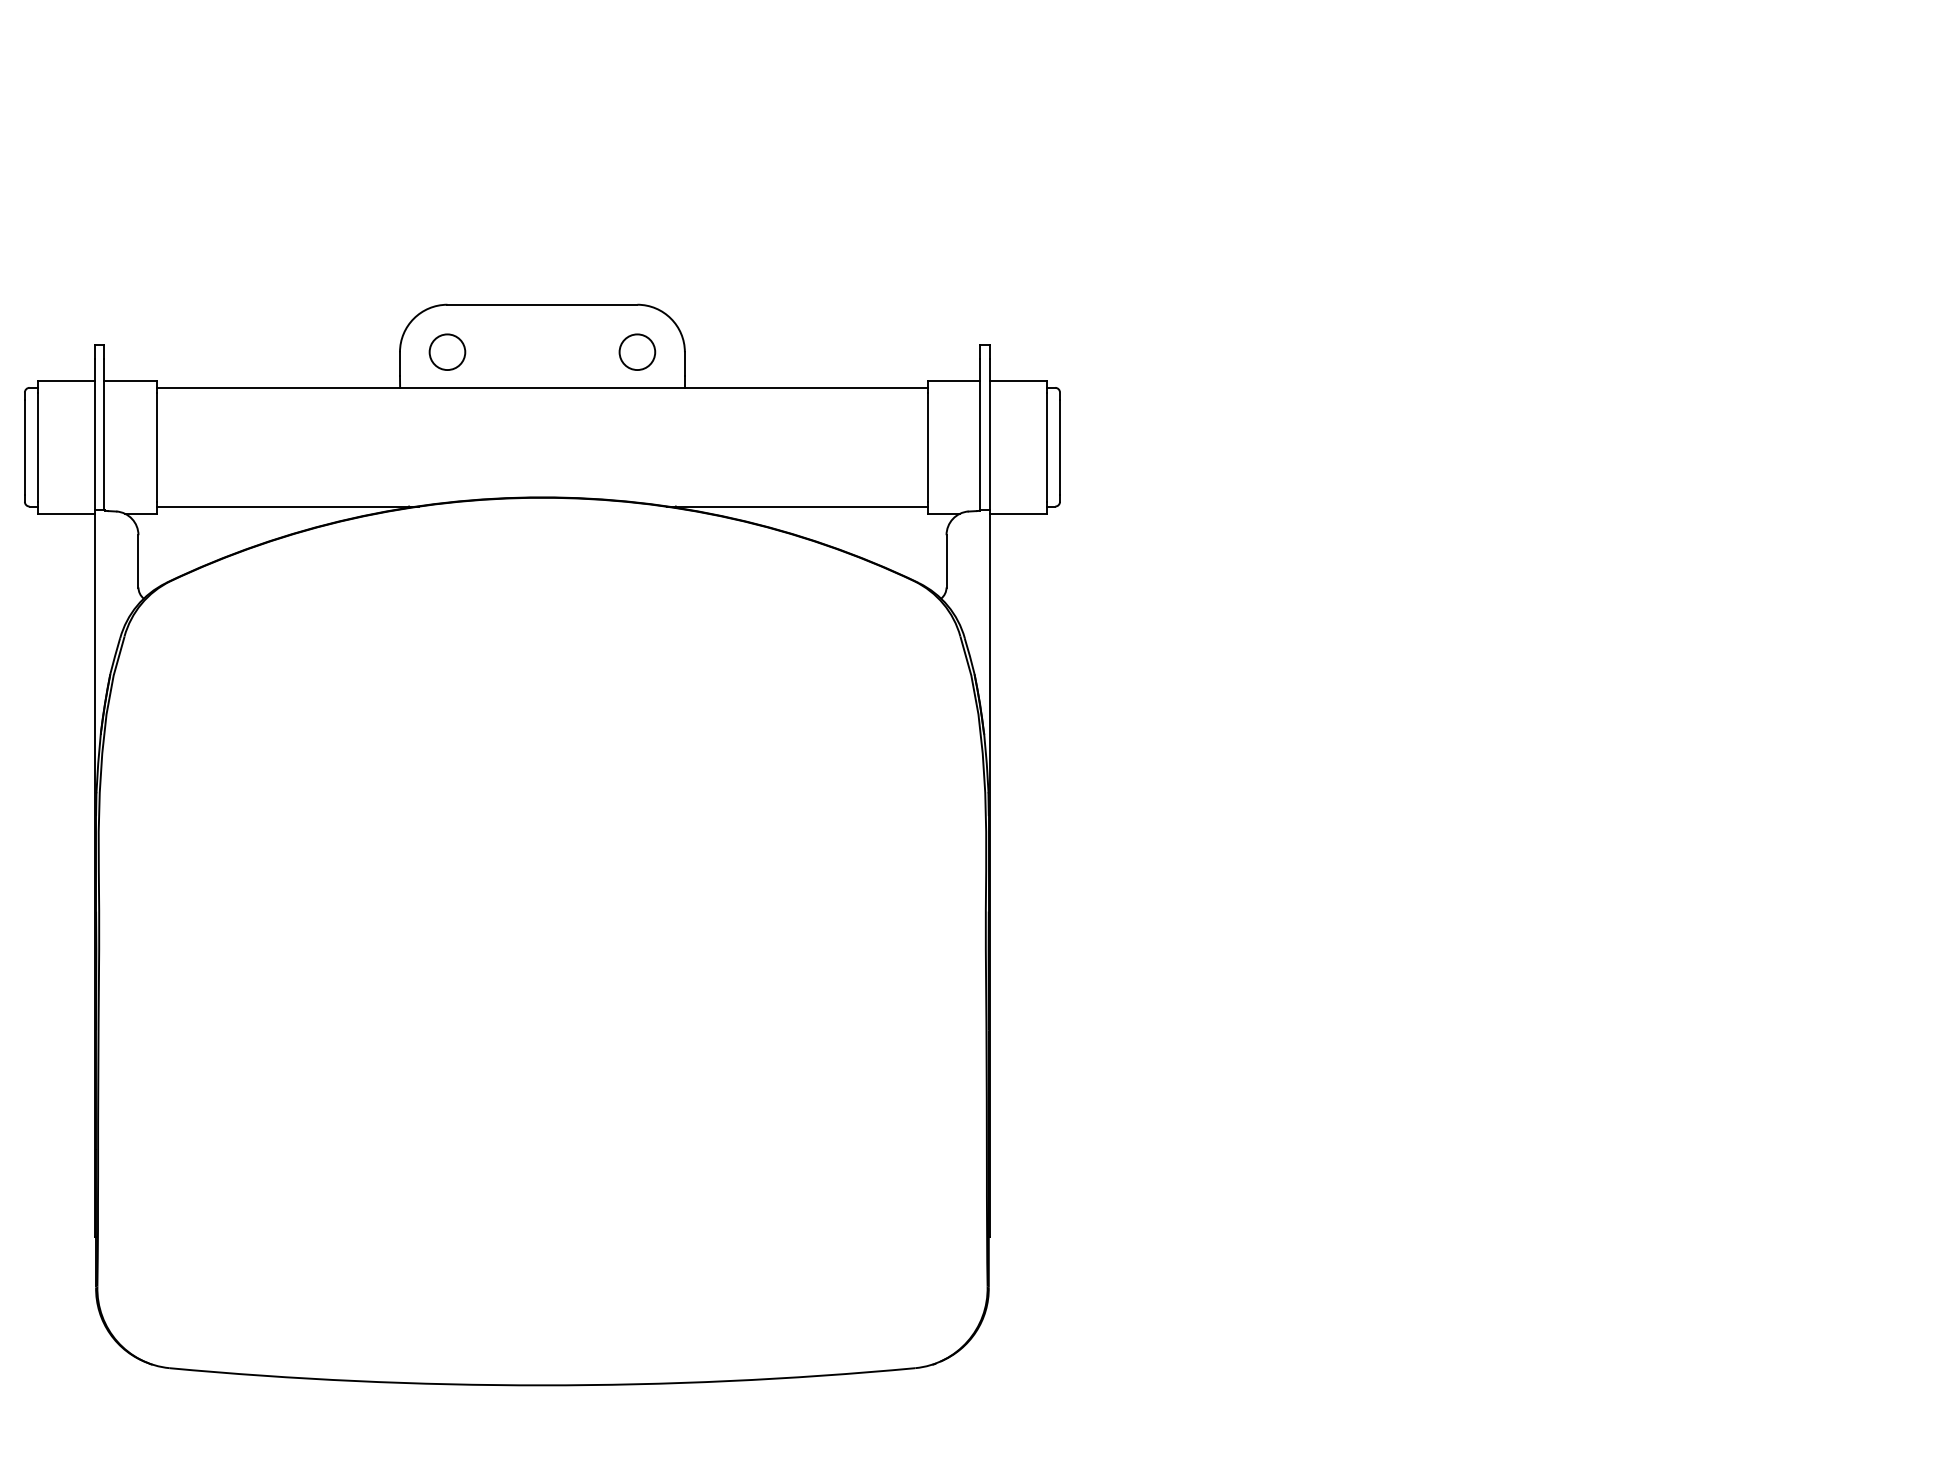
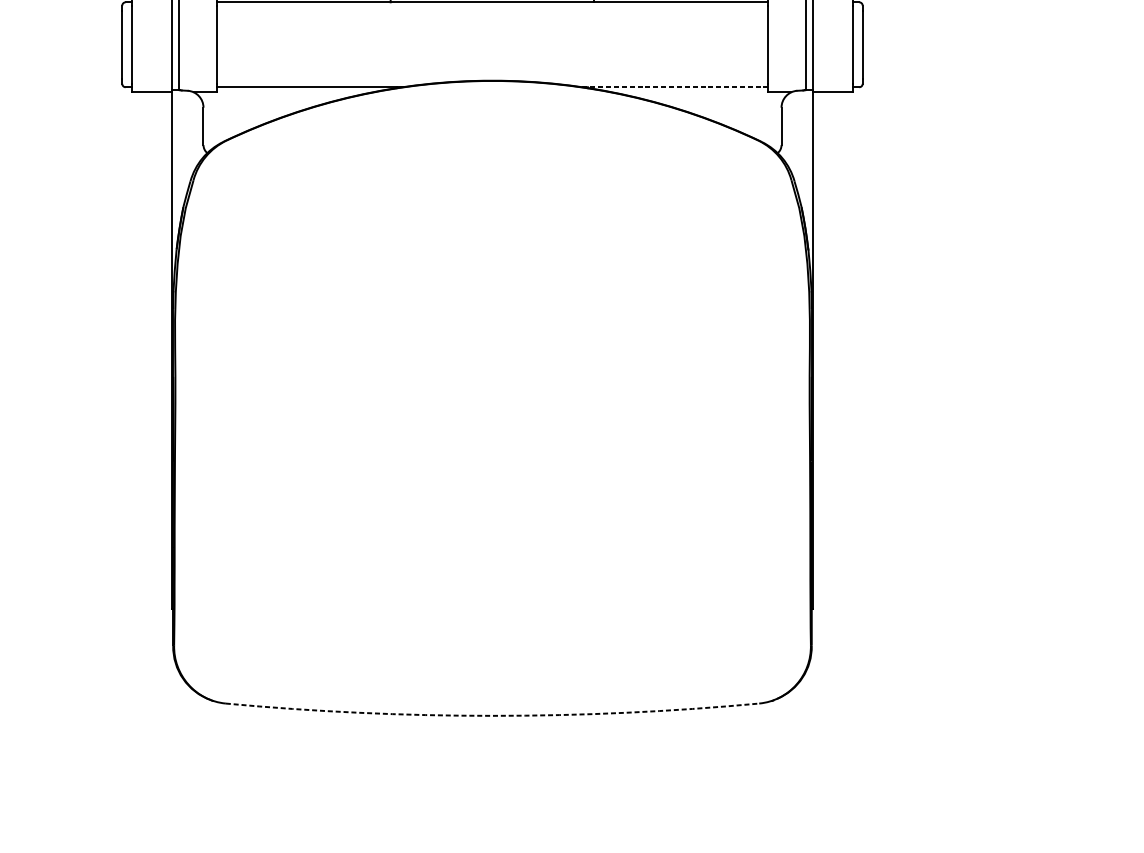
line: (797, 506) -> (674, 87), solid -> dashed
arc: (542, 1385) -> (492, 715), solid -> dashed

